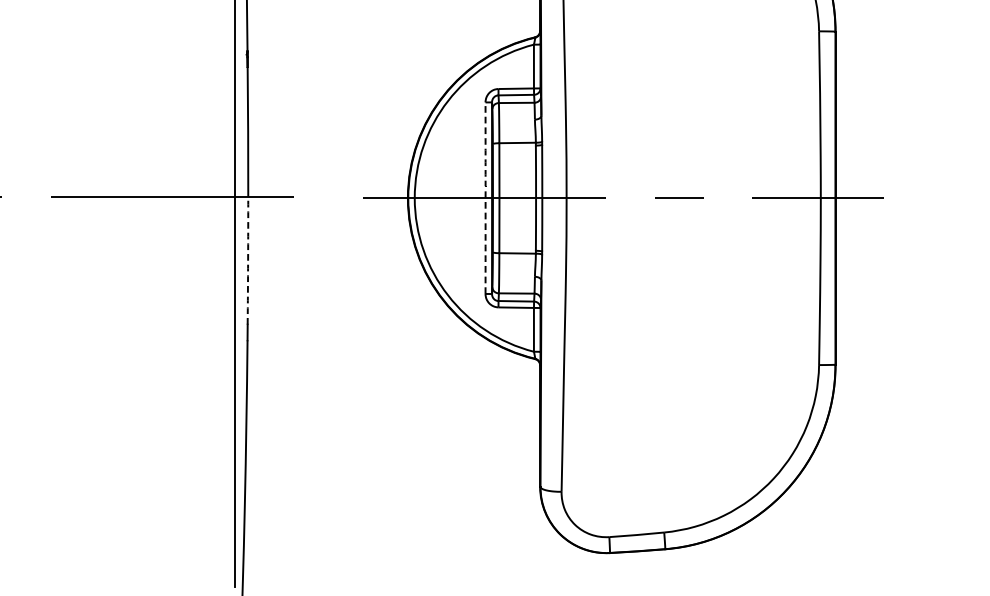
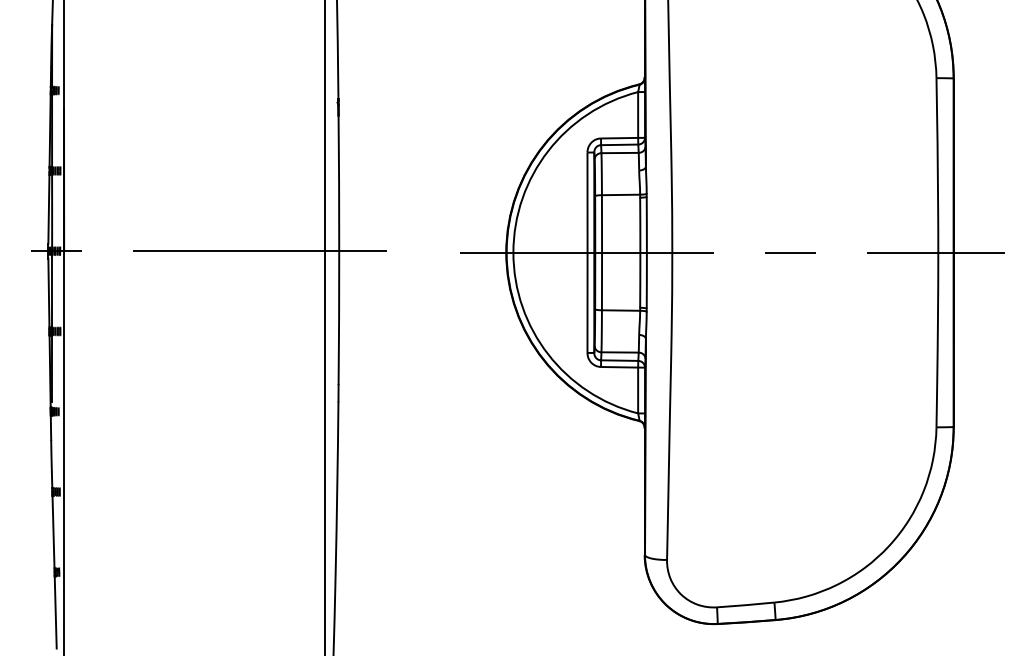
arc: (485, 197) -> (587, 252), dashed -> solid
arc: (248, 261) -> (339, 318), dashed -> solid

